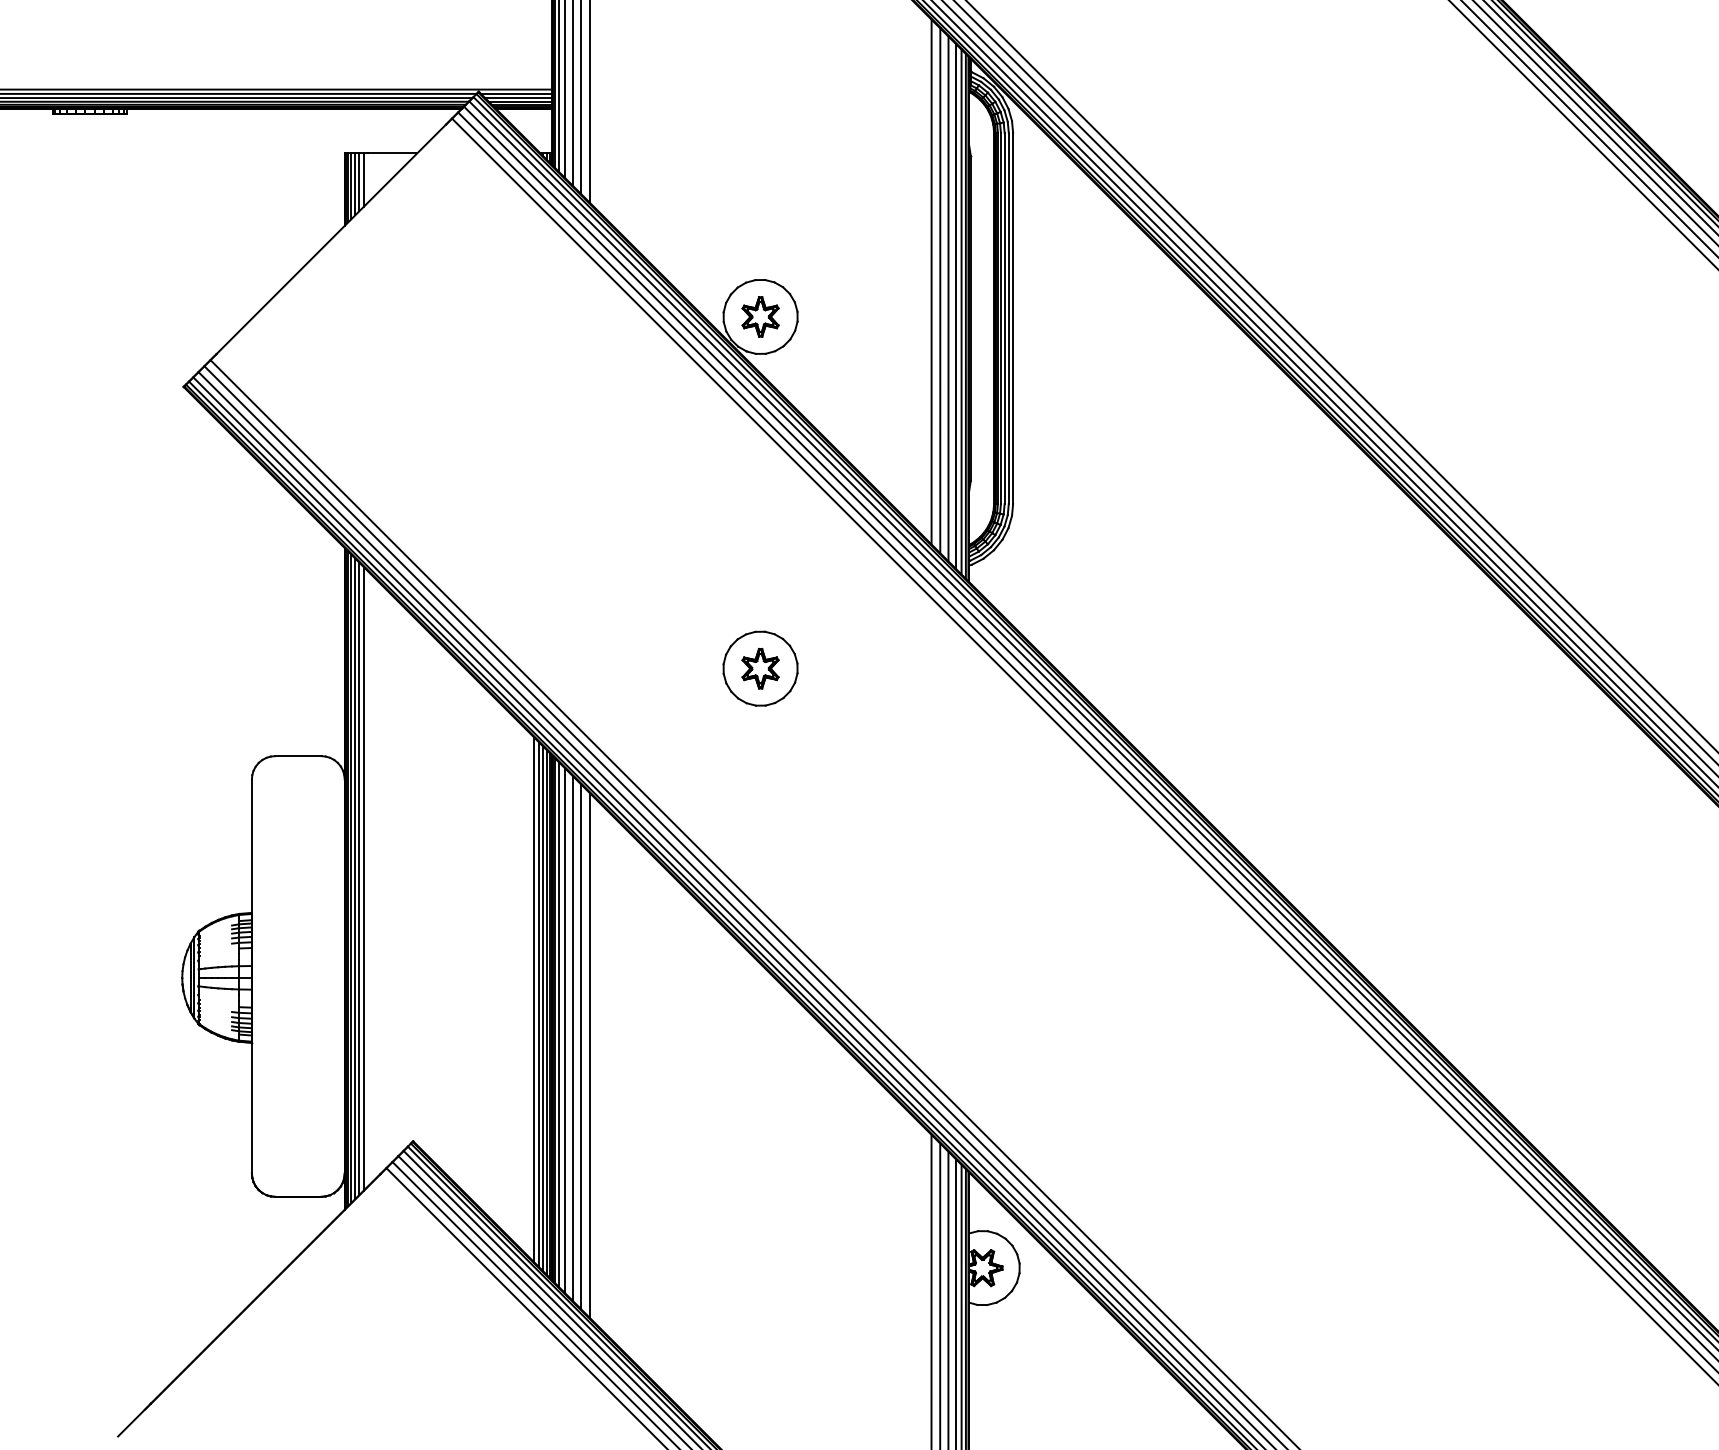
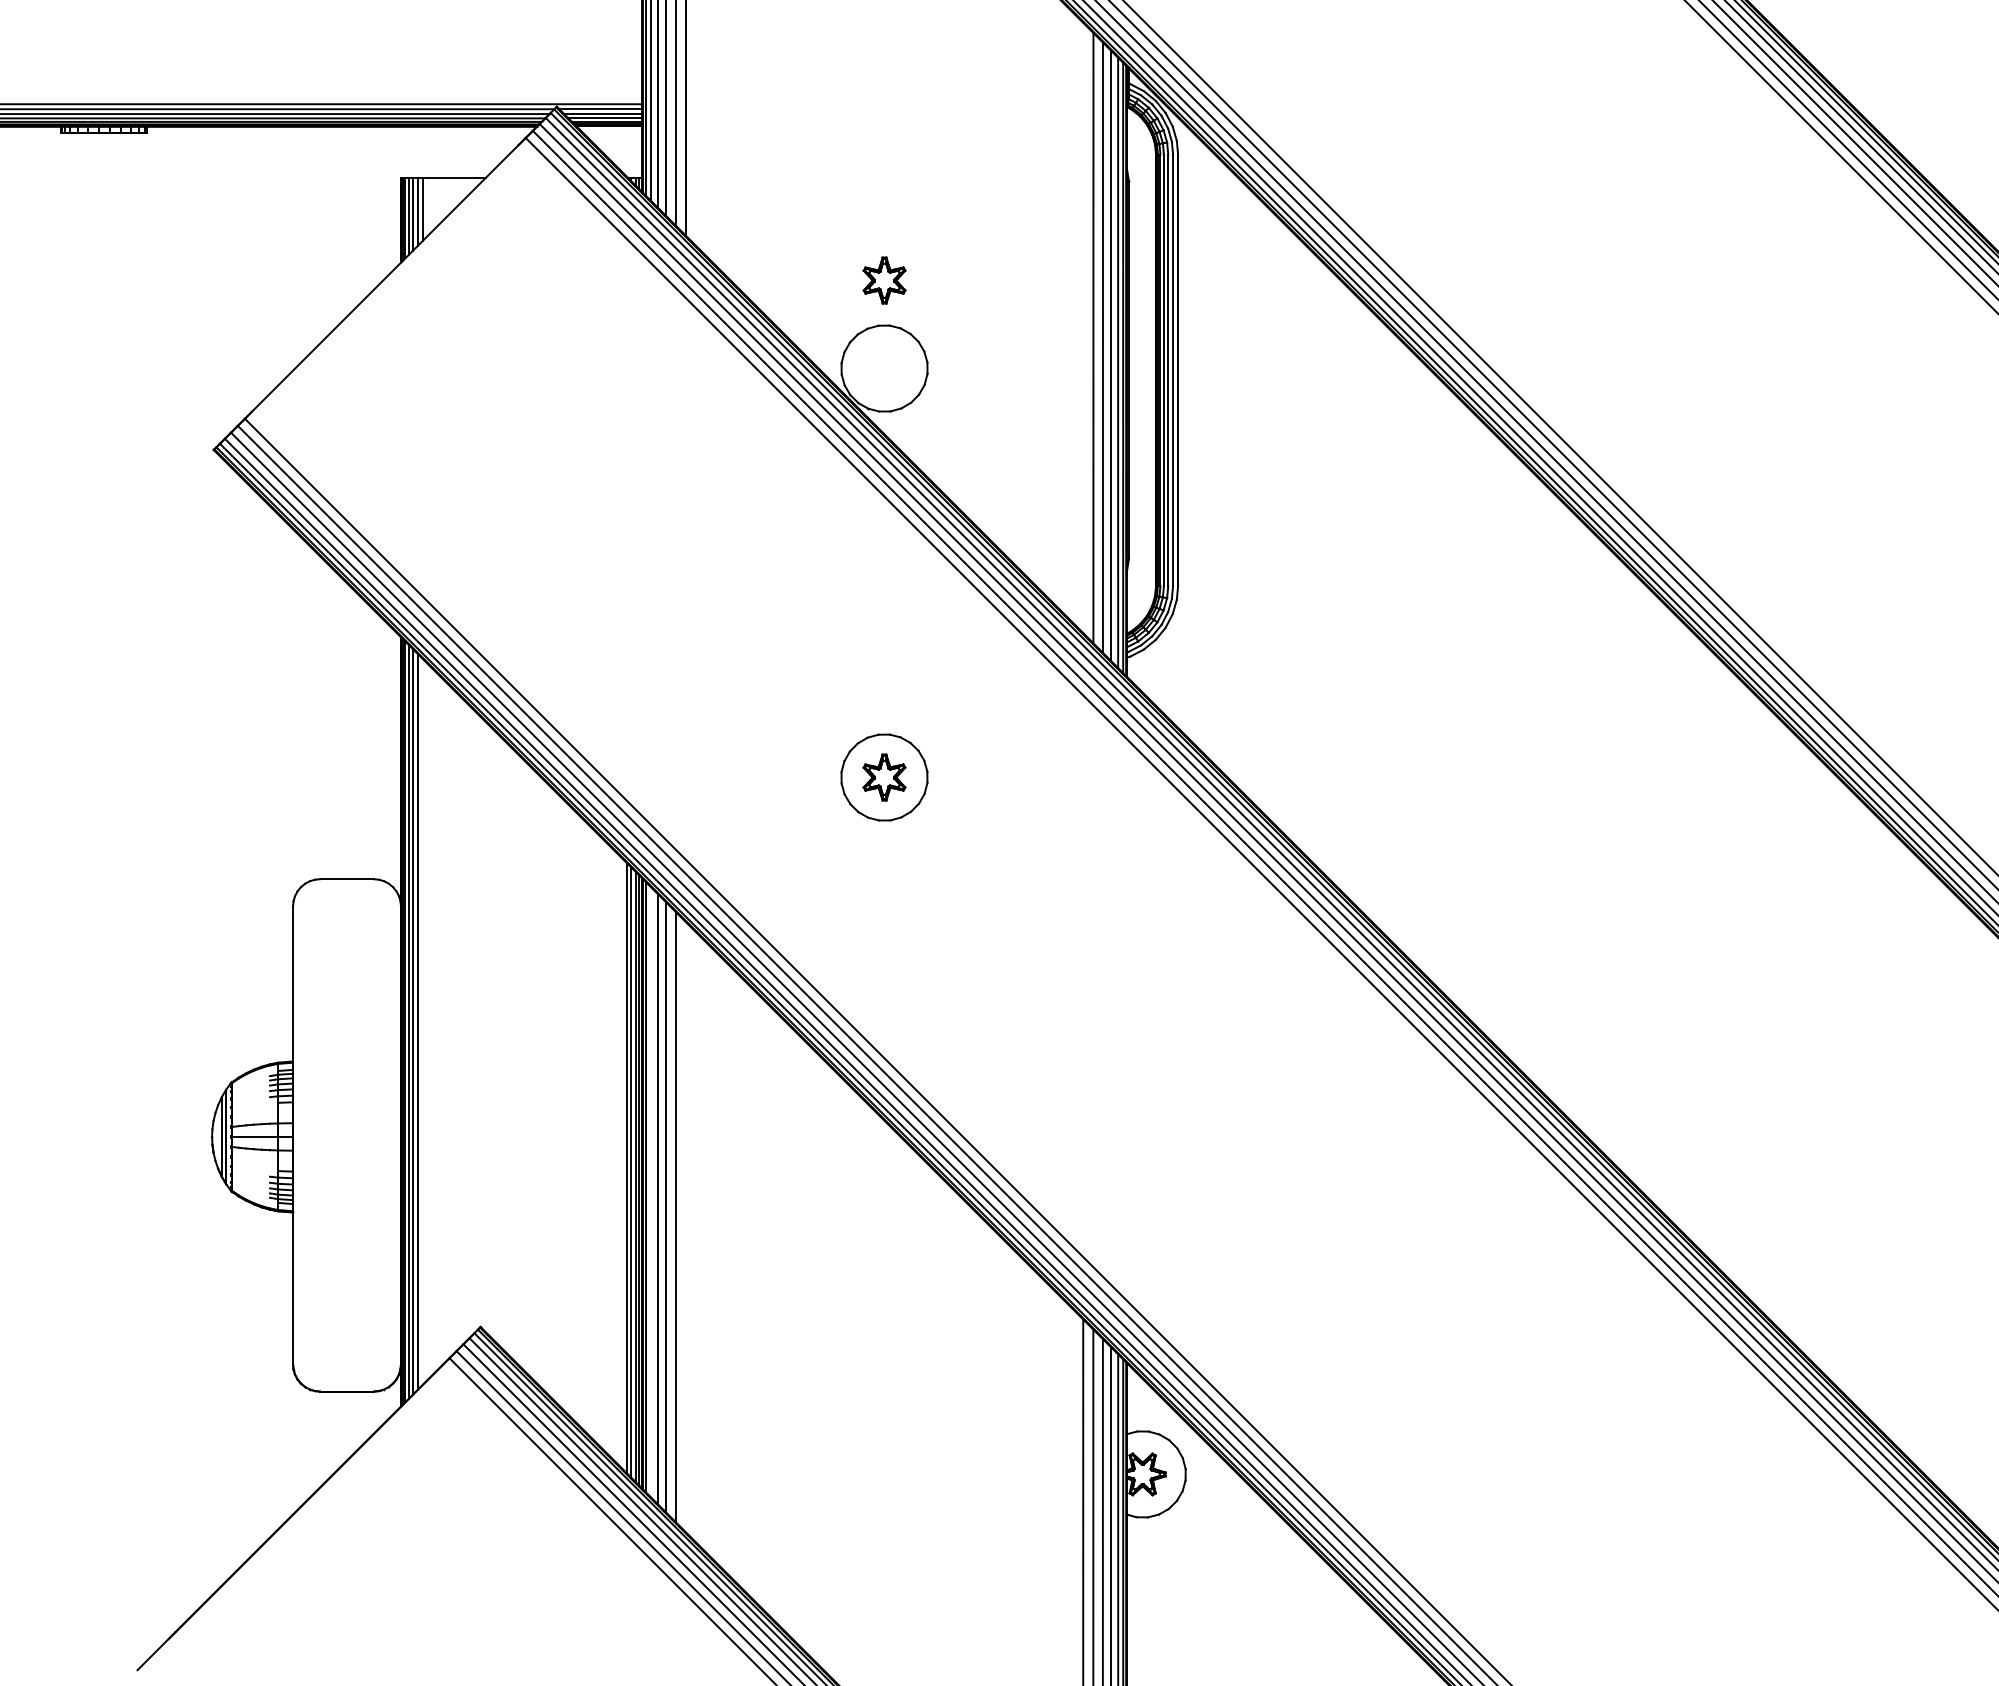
line: (931, 281) -> (1083, 327), removed
part: (760, 316) -> (884, 280), moved
line: (364, 878) -> (423, 1021), removed
line: (534, 999) -> (621, 1162), removed
line: (559, 1024) -> (650, 1191), removed
line: (589, 1055) -> (685, 1227), removed

